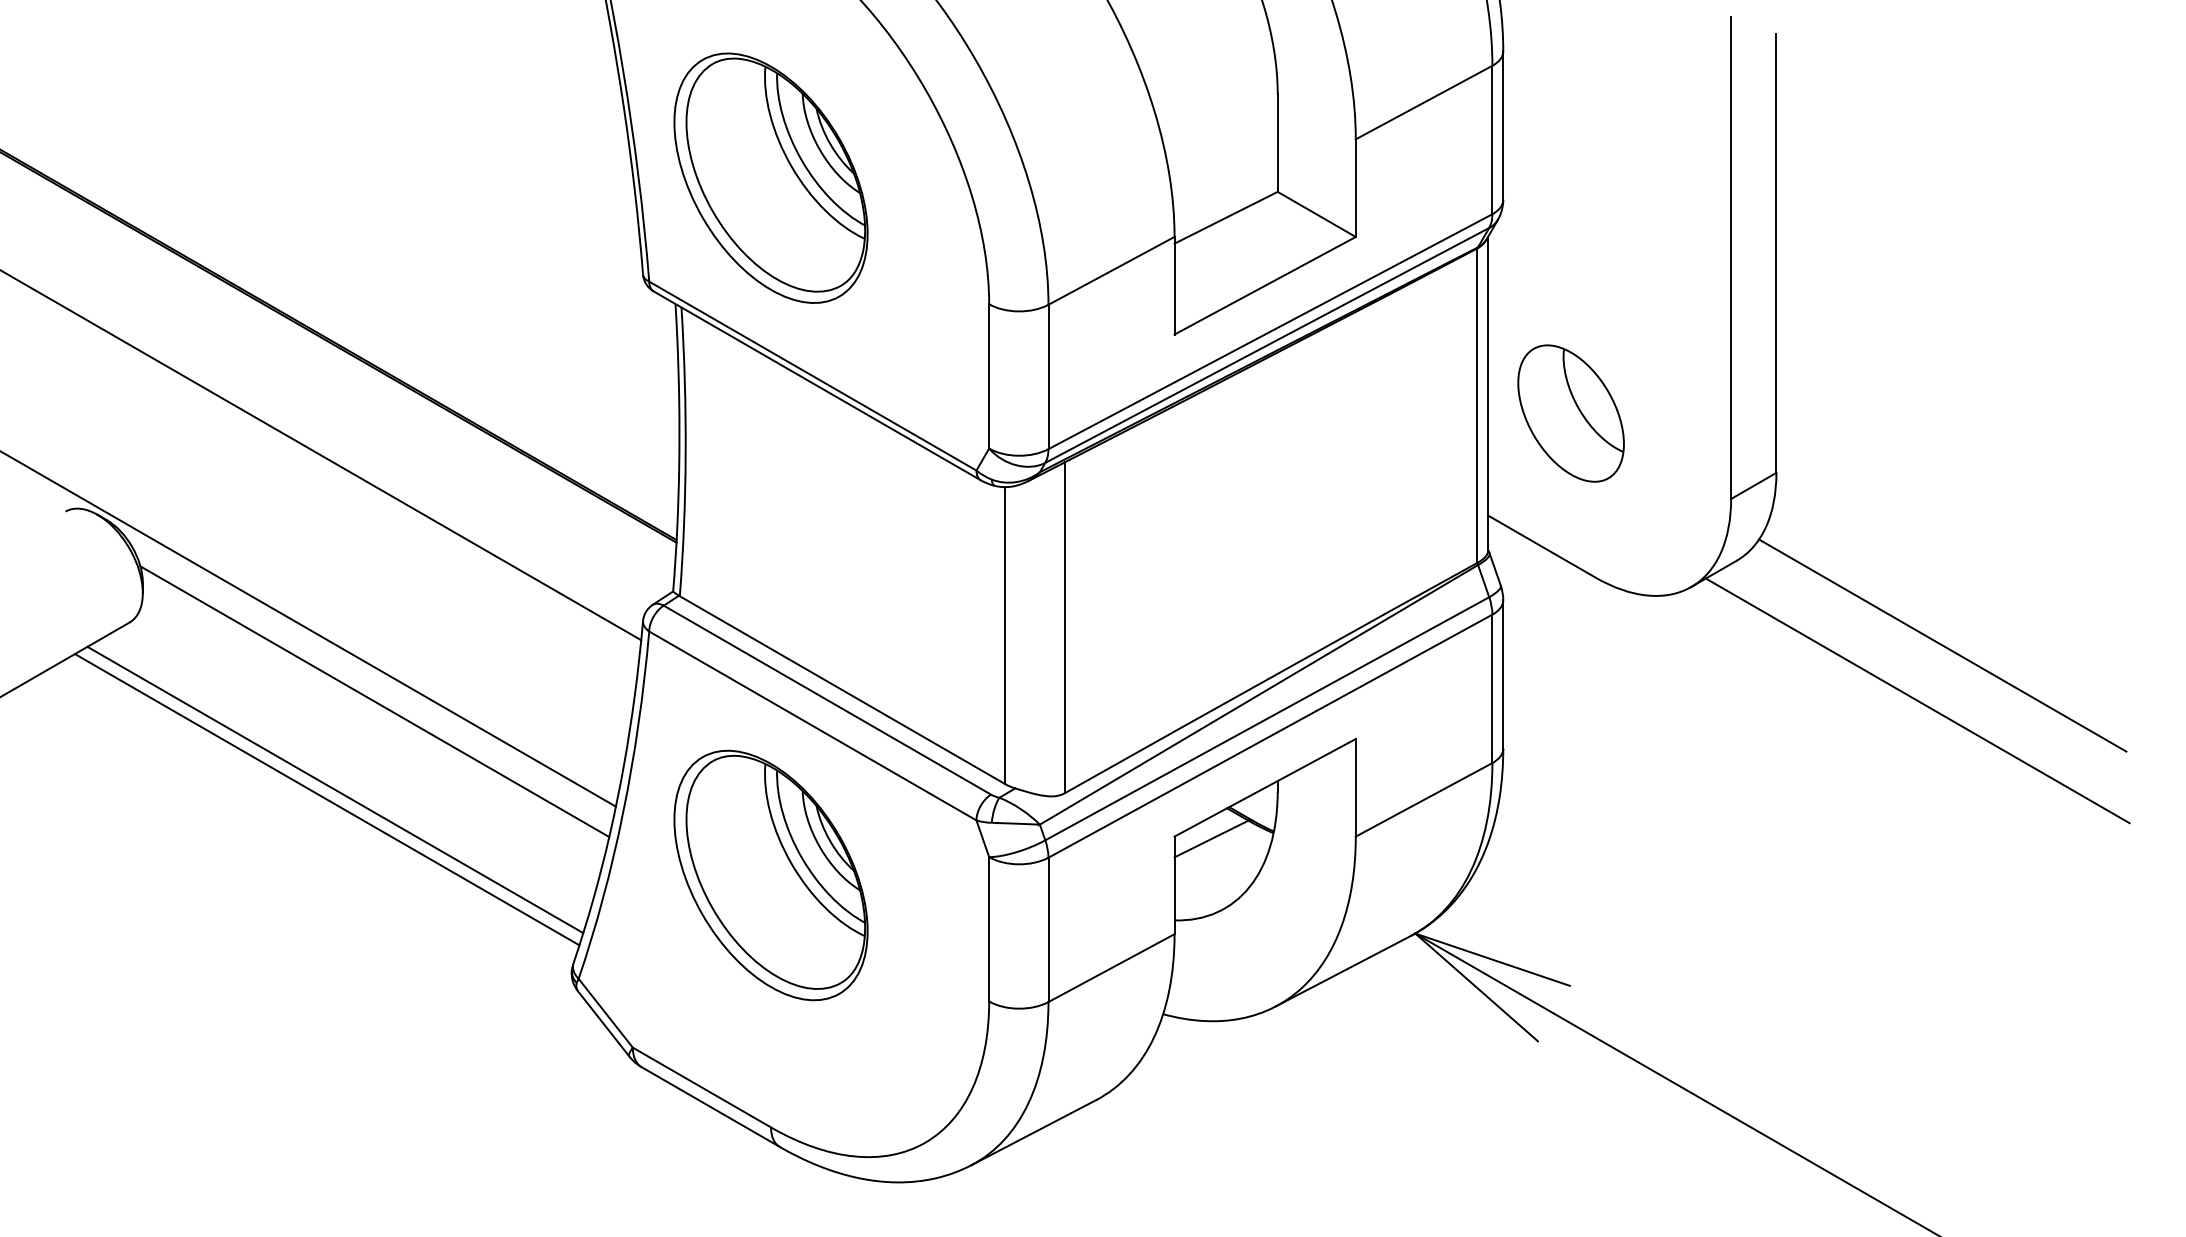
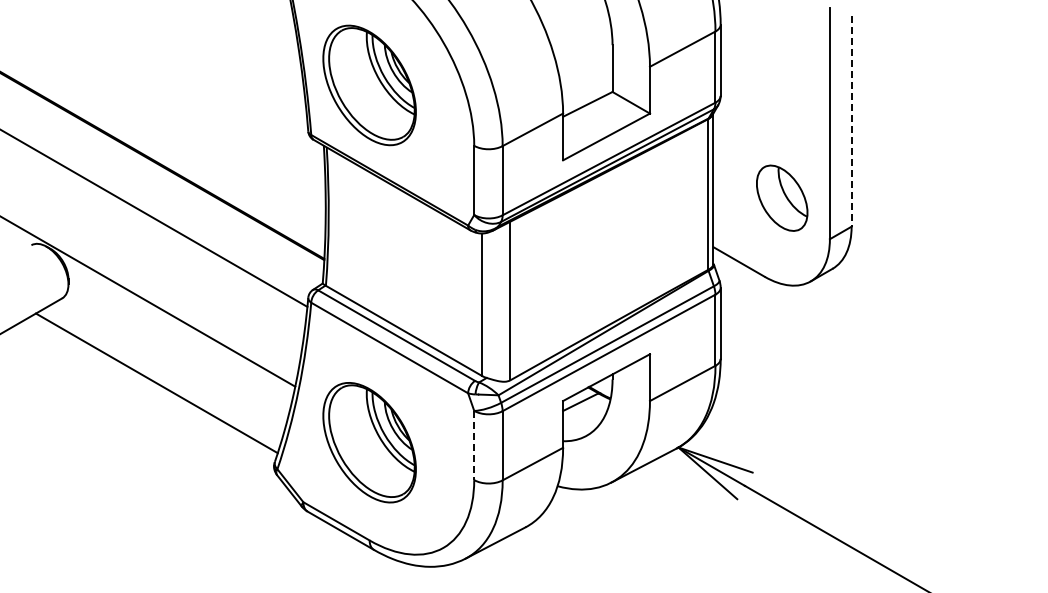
line: (1776, 253) -> (851, 121), solid -> dashed
part: (1571, 411) -> (782, 197), moved
line: (1943, 645) -> (931, 309), removed
line: (1915, 699) -> (918, 335), removed
line: (374, 701) -> (179, 336), removed
line: (334, 789) -> (160, 378), removed
part: (770, 875) -> (369, 442), moved
line: (989, 929) -> (474, 445), solid -> dashed

